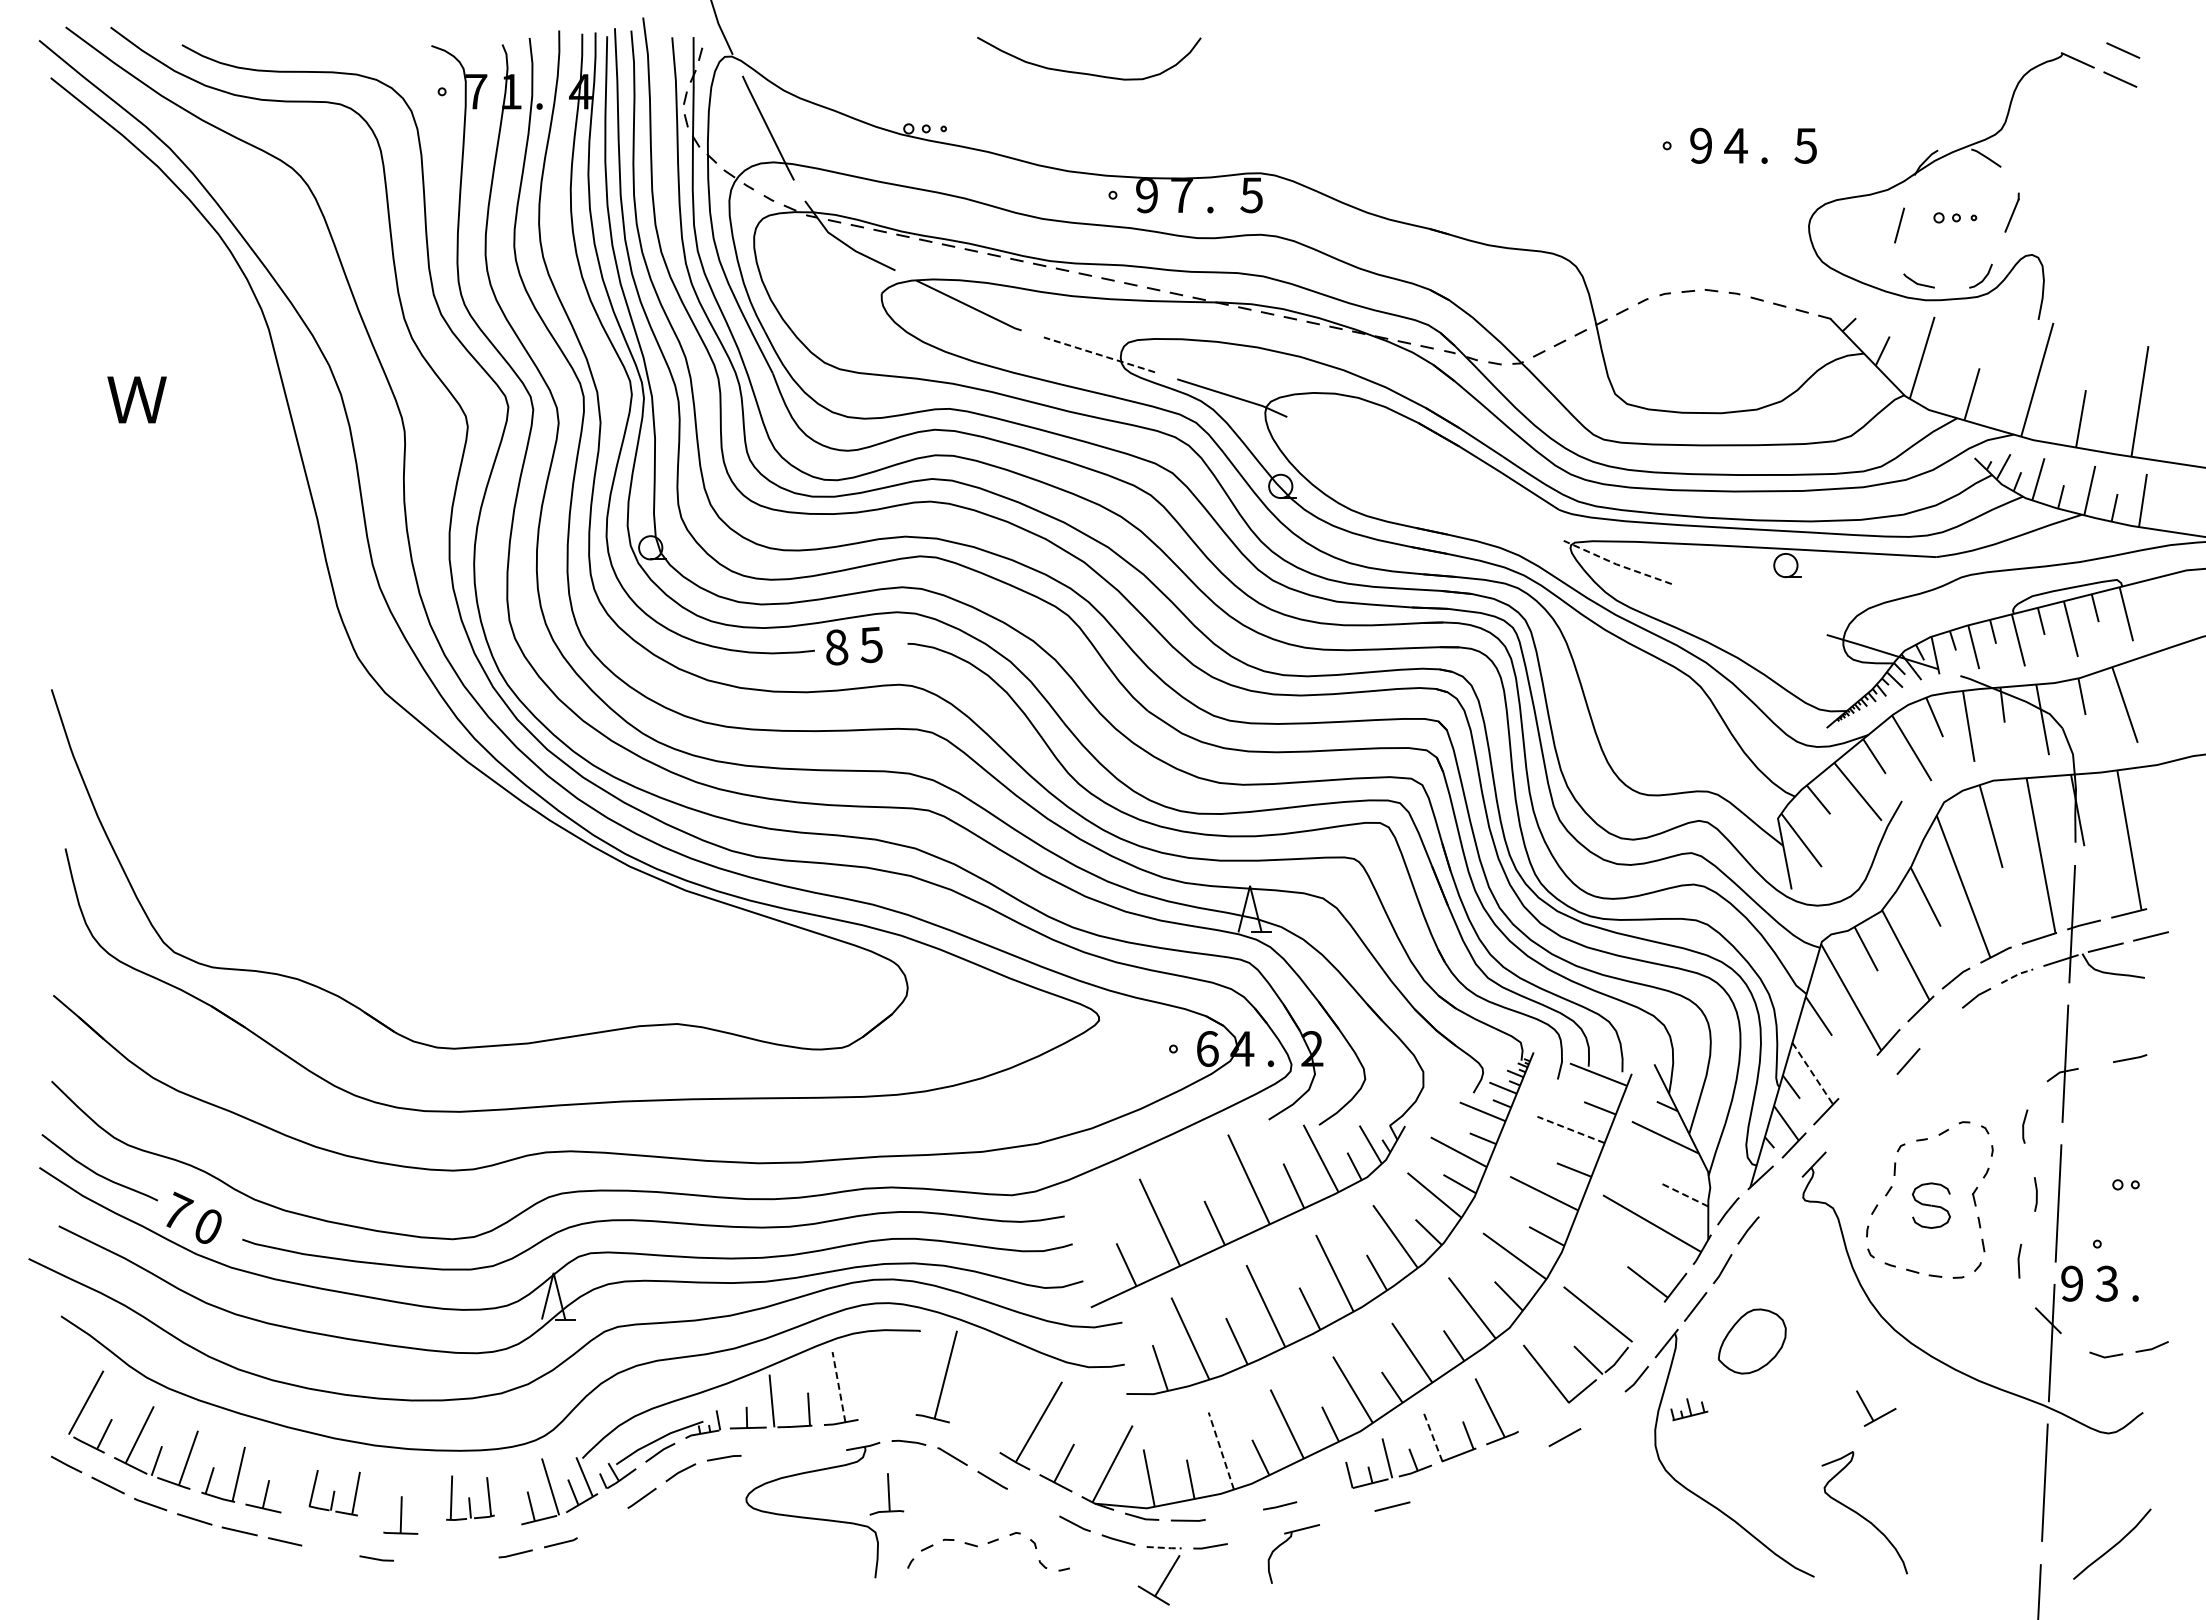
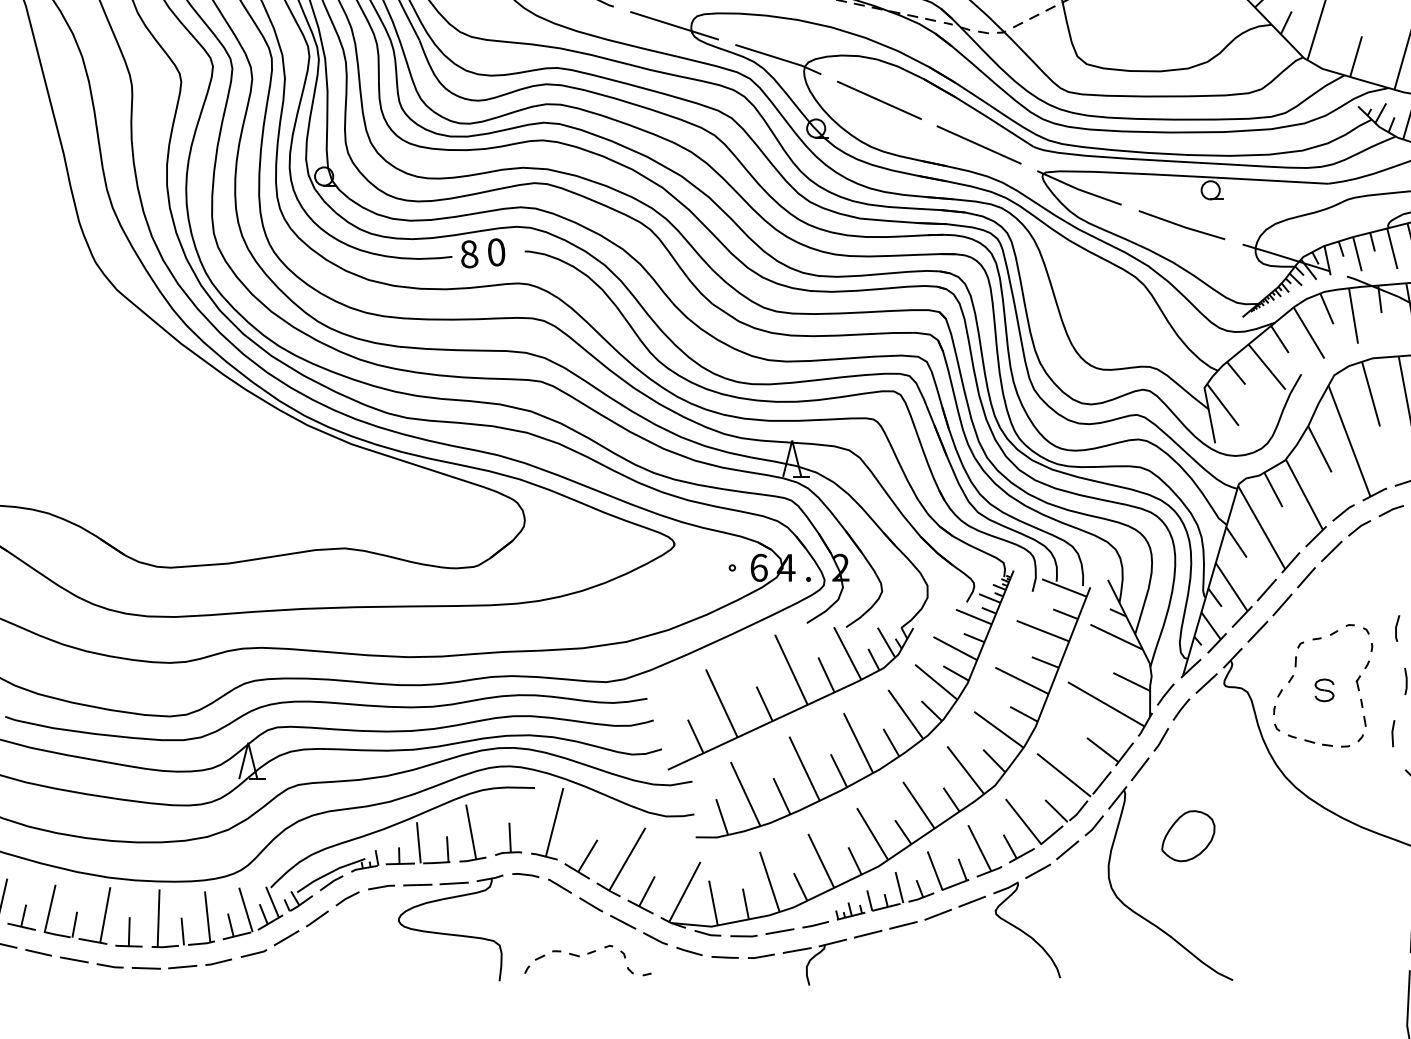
line: (1098, 354) -> (673, 25), dashed -> solid
line: (1361, 450) -> (879, 100), added
line: (1489, 507) -> (979, 145), added
line: (1616, 564) -> (1078, 189), dashed -> solid
line: (1748, 610) -> (1181, 225), added
text: (871, 645) -> (496, 252), 5 -> 0
line: (2017, 974) -> (1391, 509), dashed -> solid
line: (1940, 1027) -> (1331, 551), added
line: (1812, 1073) -> (1231, 587), dashed -> solid
line: (1857, 1077) -> (1266, 590), added
line: (1877, 1096) -> (1282, 605), added
line: (1570, 1129) -> (1042, 630), dashed -> solid
line: (1846, 1130) -> (1258, 631), added
line: (1684, 1194) -> (1131, 681), dashed -> solid
line: (1780, 1196) -> (1206, 683), added
part: (1931, 1205) -> (1324, 690), size x0.62
line: (1646, 1324) -> (1101, 783), added
part: (1752, 1341) -> (1188, 836), moved
line: (838, 1387) -> (470, 832), dashed -> solid
part: (1689, 1409) -> (850, 911), moved
line: (1602, 1410) -> (1067, 850), added
part: (1869, 1411) -> (1013, 851), moved
line: (1432, 1436) -> (934, 870), dashed -> solid
line: (1221, 1451) -> (769, 882), dashed -> solid
line: (816, 1453) -> (453, 883), added
line: (770, 1454) -> (417, 884), added
line: (1480, 1476) -> (972, 901), added
part: (334, 1492) -> (77, 914), size x1.67
line: (1436, 1492) -> (937, 914), added
part: (886, 1494) -> (508, 839), moved
part: (470, 1497) -> (183, 918), size x1.67
line: (1033, 1502) -> (623, 922), added
part: (1864, 1512) -> (1026, 929), moved
line: (1234, 1514) -> (780, 931), added
line: (1347, 1517) -> (868, 933), added
line: (602, 1522) -> (286, 937), added
line: (1256, 1538) -> (797, 950), added
line: (1165, 1547) -> (726, 957), dashed -> solid
line: (330, 1550) -> (74, 959), added
line: (469, 1559) -> (182, 966), added
line: (422, 1561) -> (145, 968), added
part: (1158, 1580) -> (580, 859), moved

